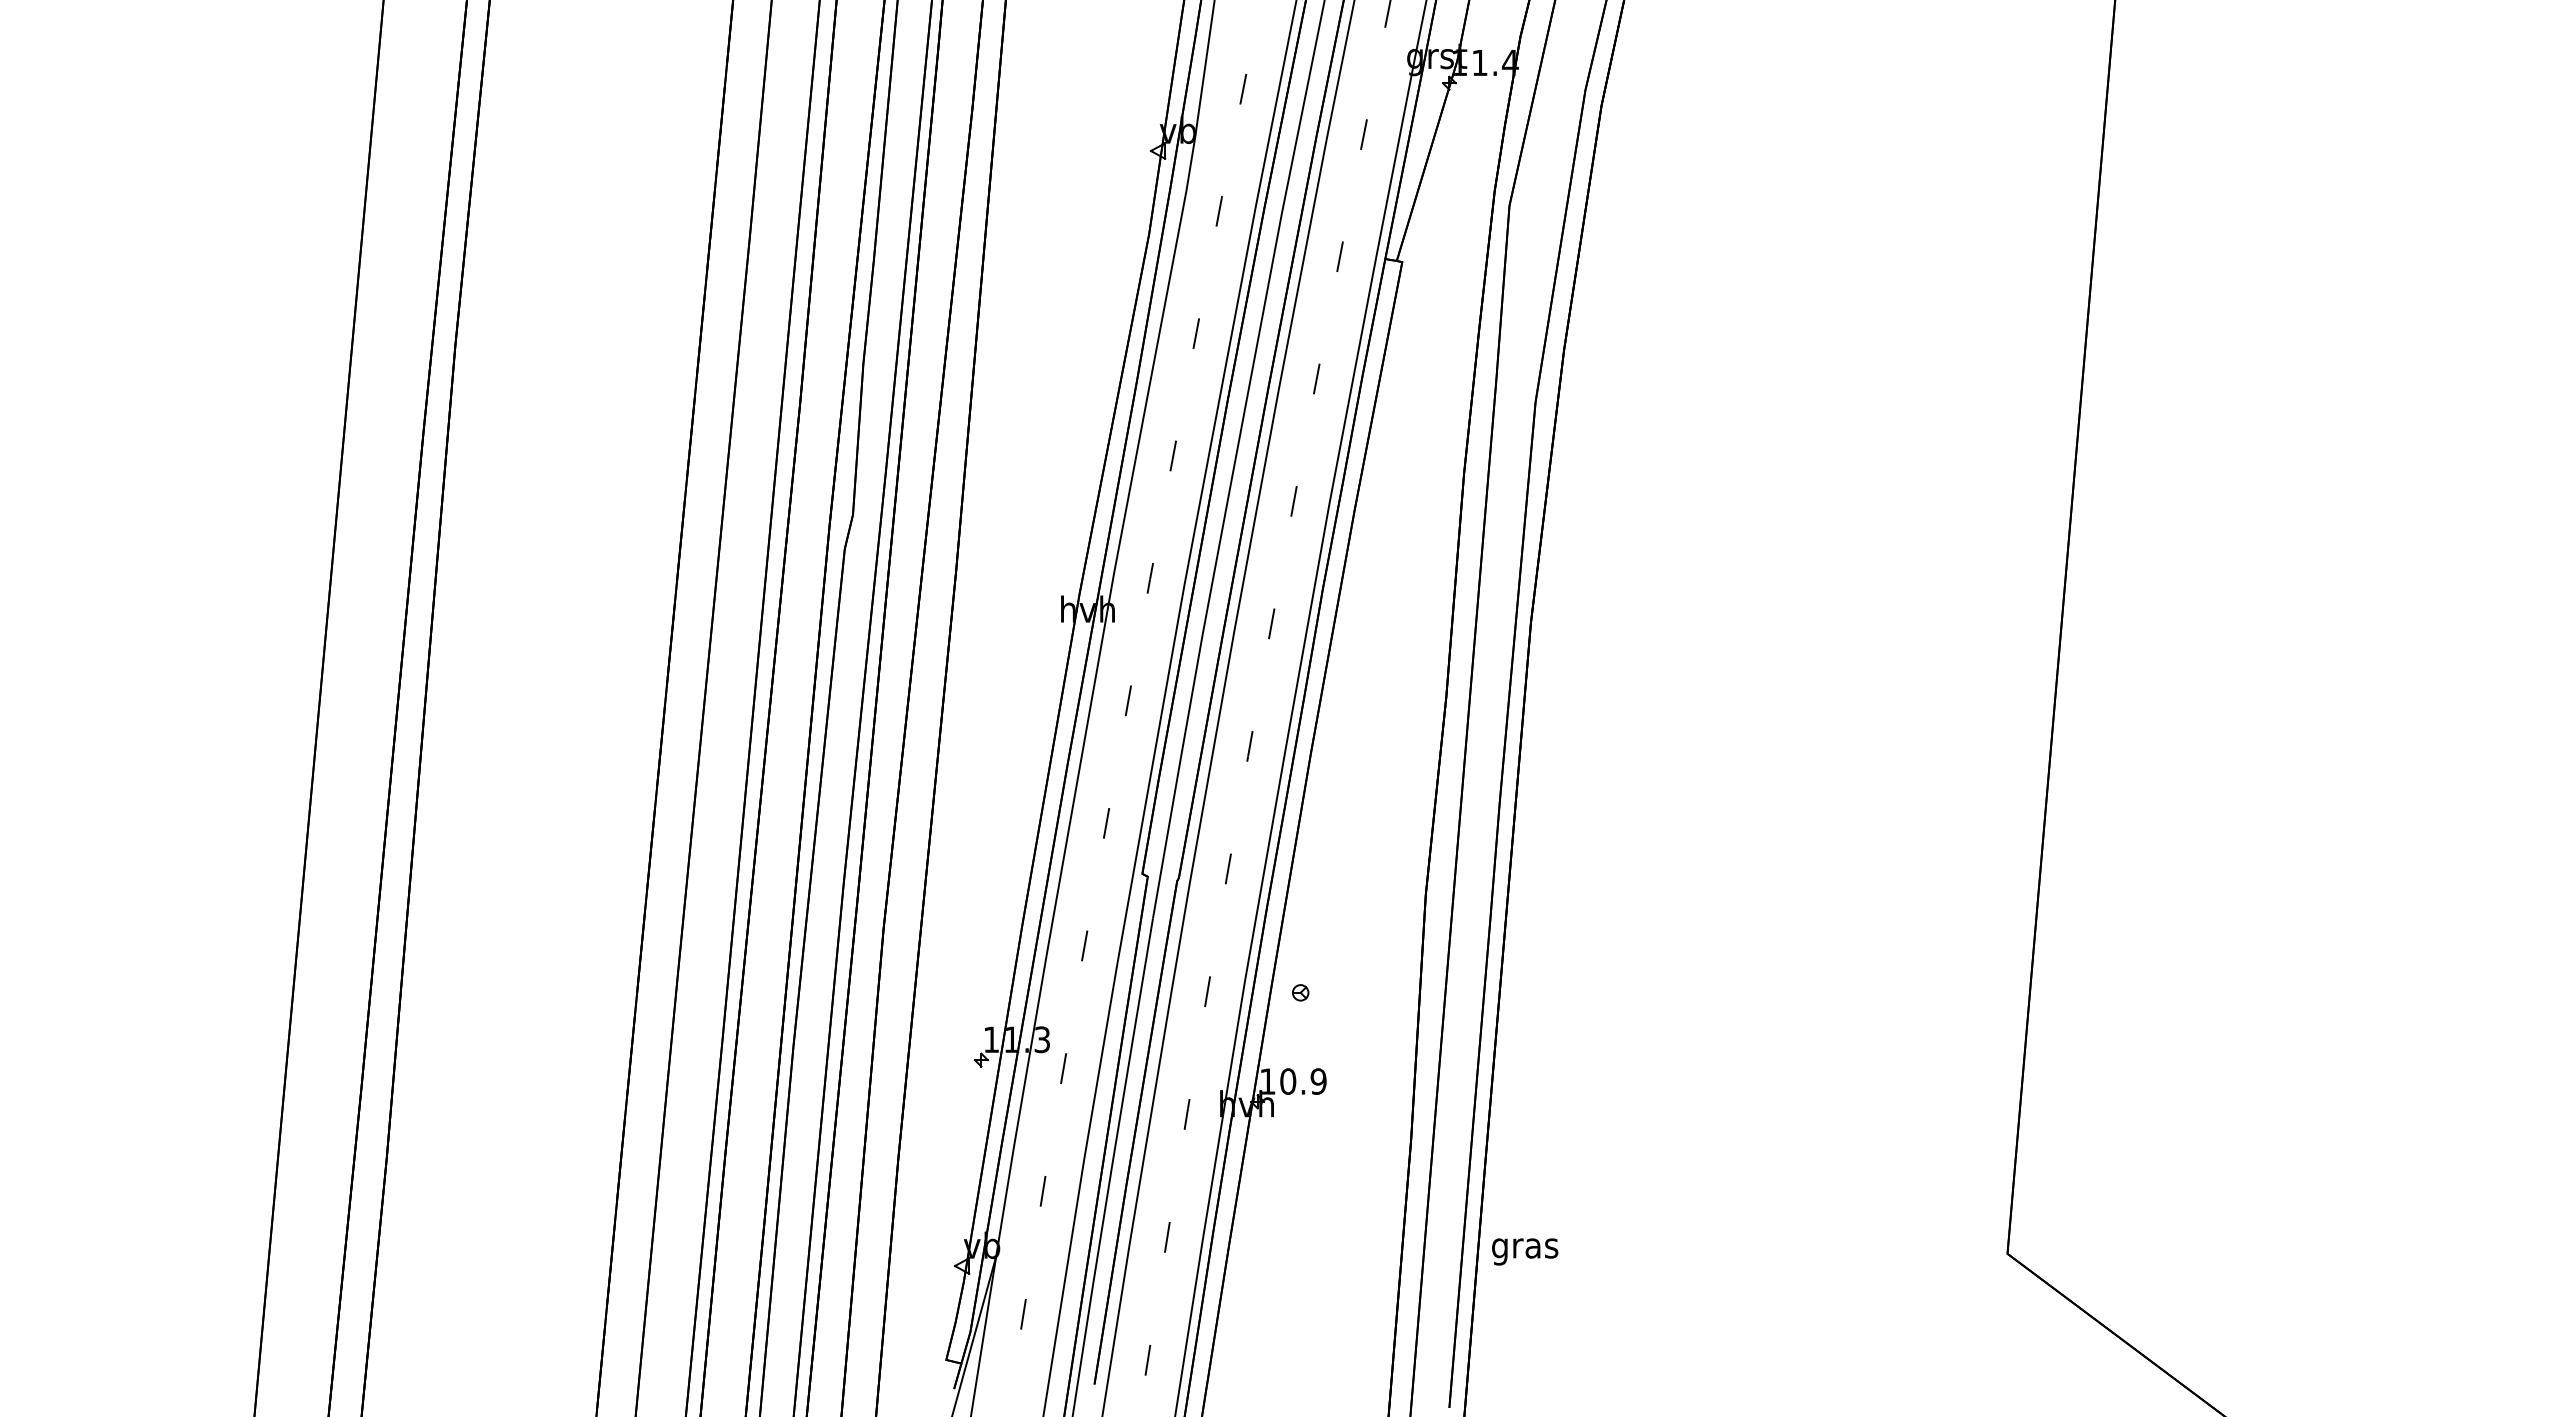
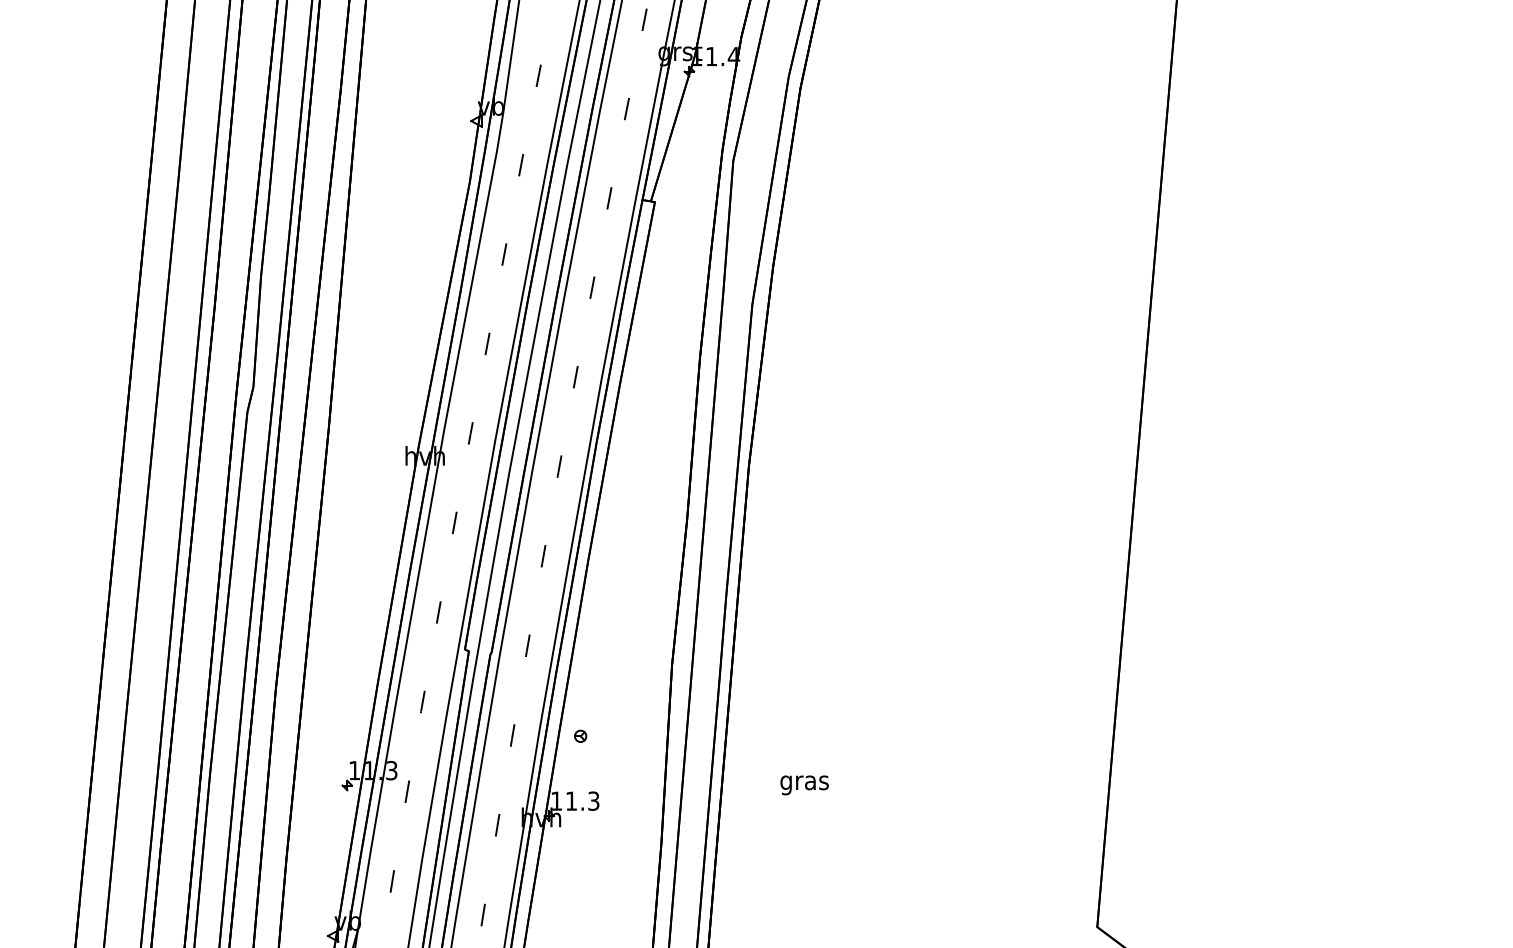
text: (1303, 1081) -> (582, 801), 10.9 -> 11.3
text: (1525, 1251) -> (804, 785), moved

